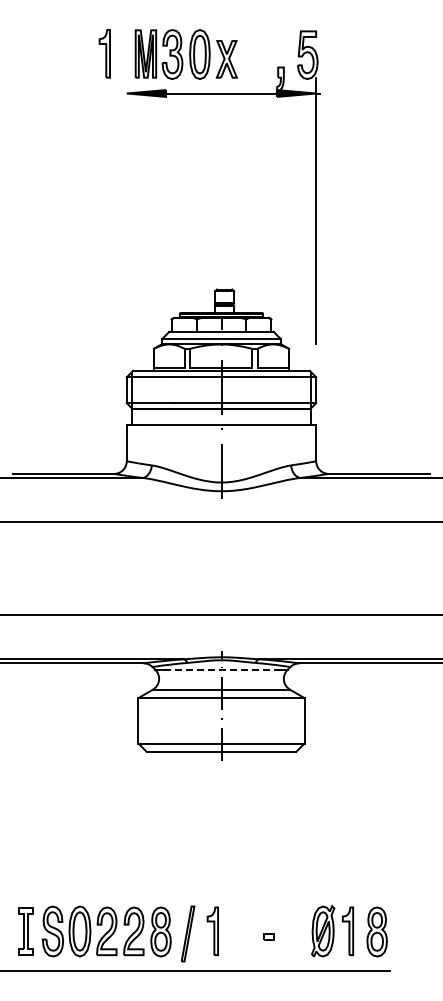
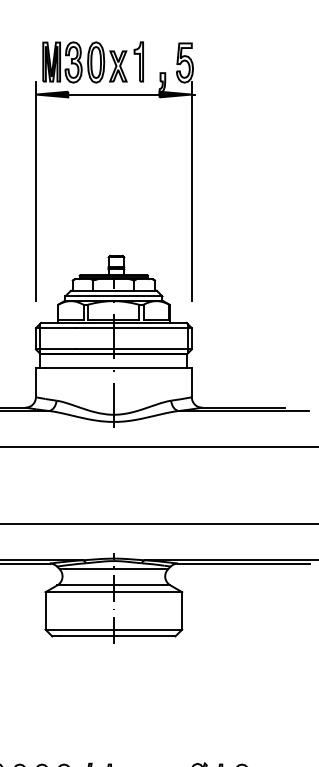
part: (104, 53) -> (138, 61), moved
line: (126, 210) -> (35, 190), added
line: (221, 669) -> (113, 568), dashed -> solid

